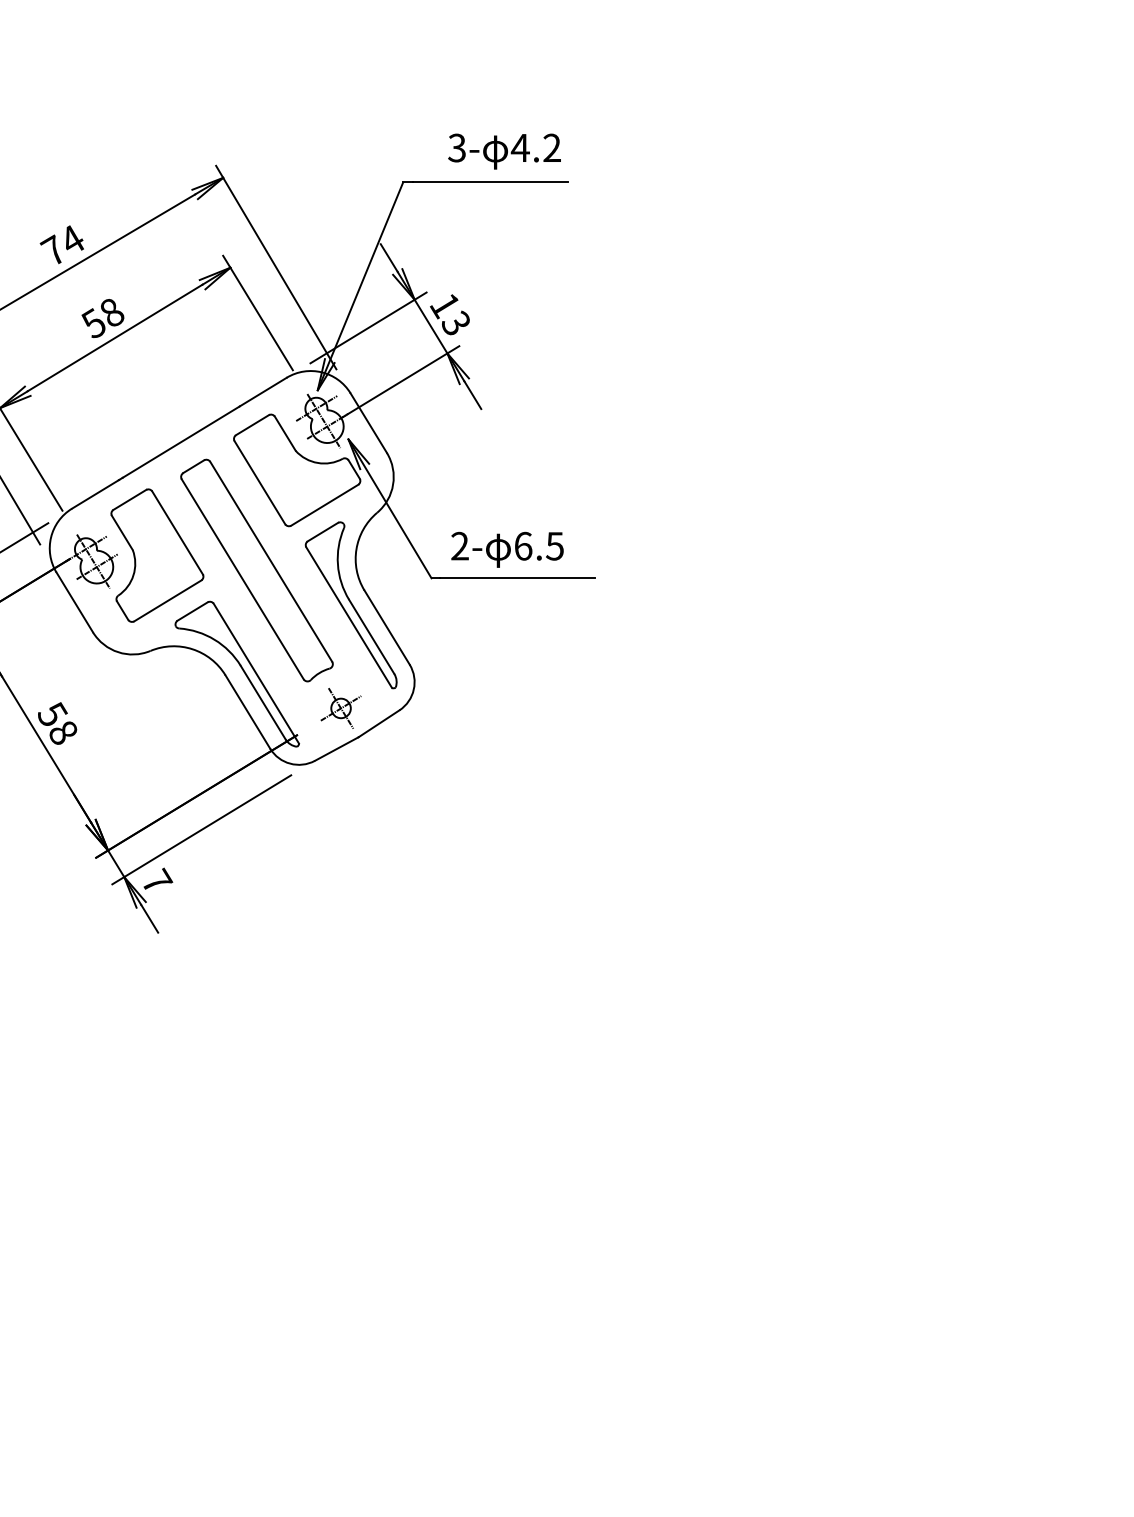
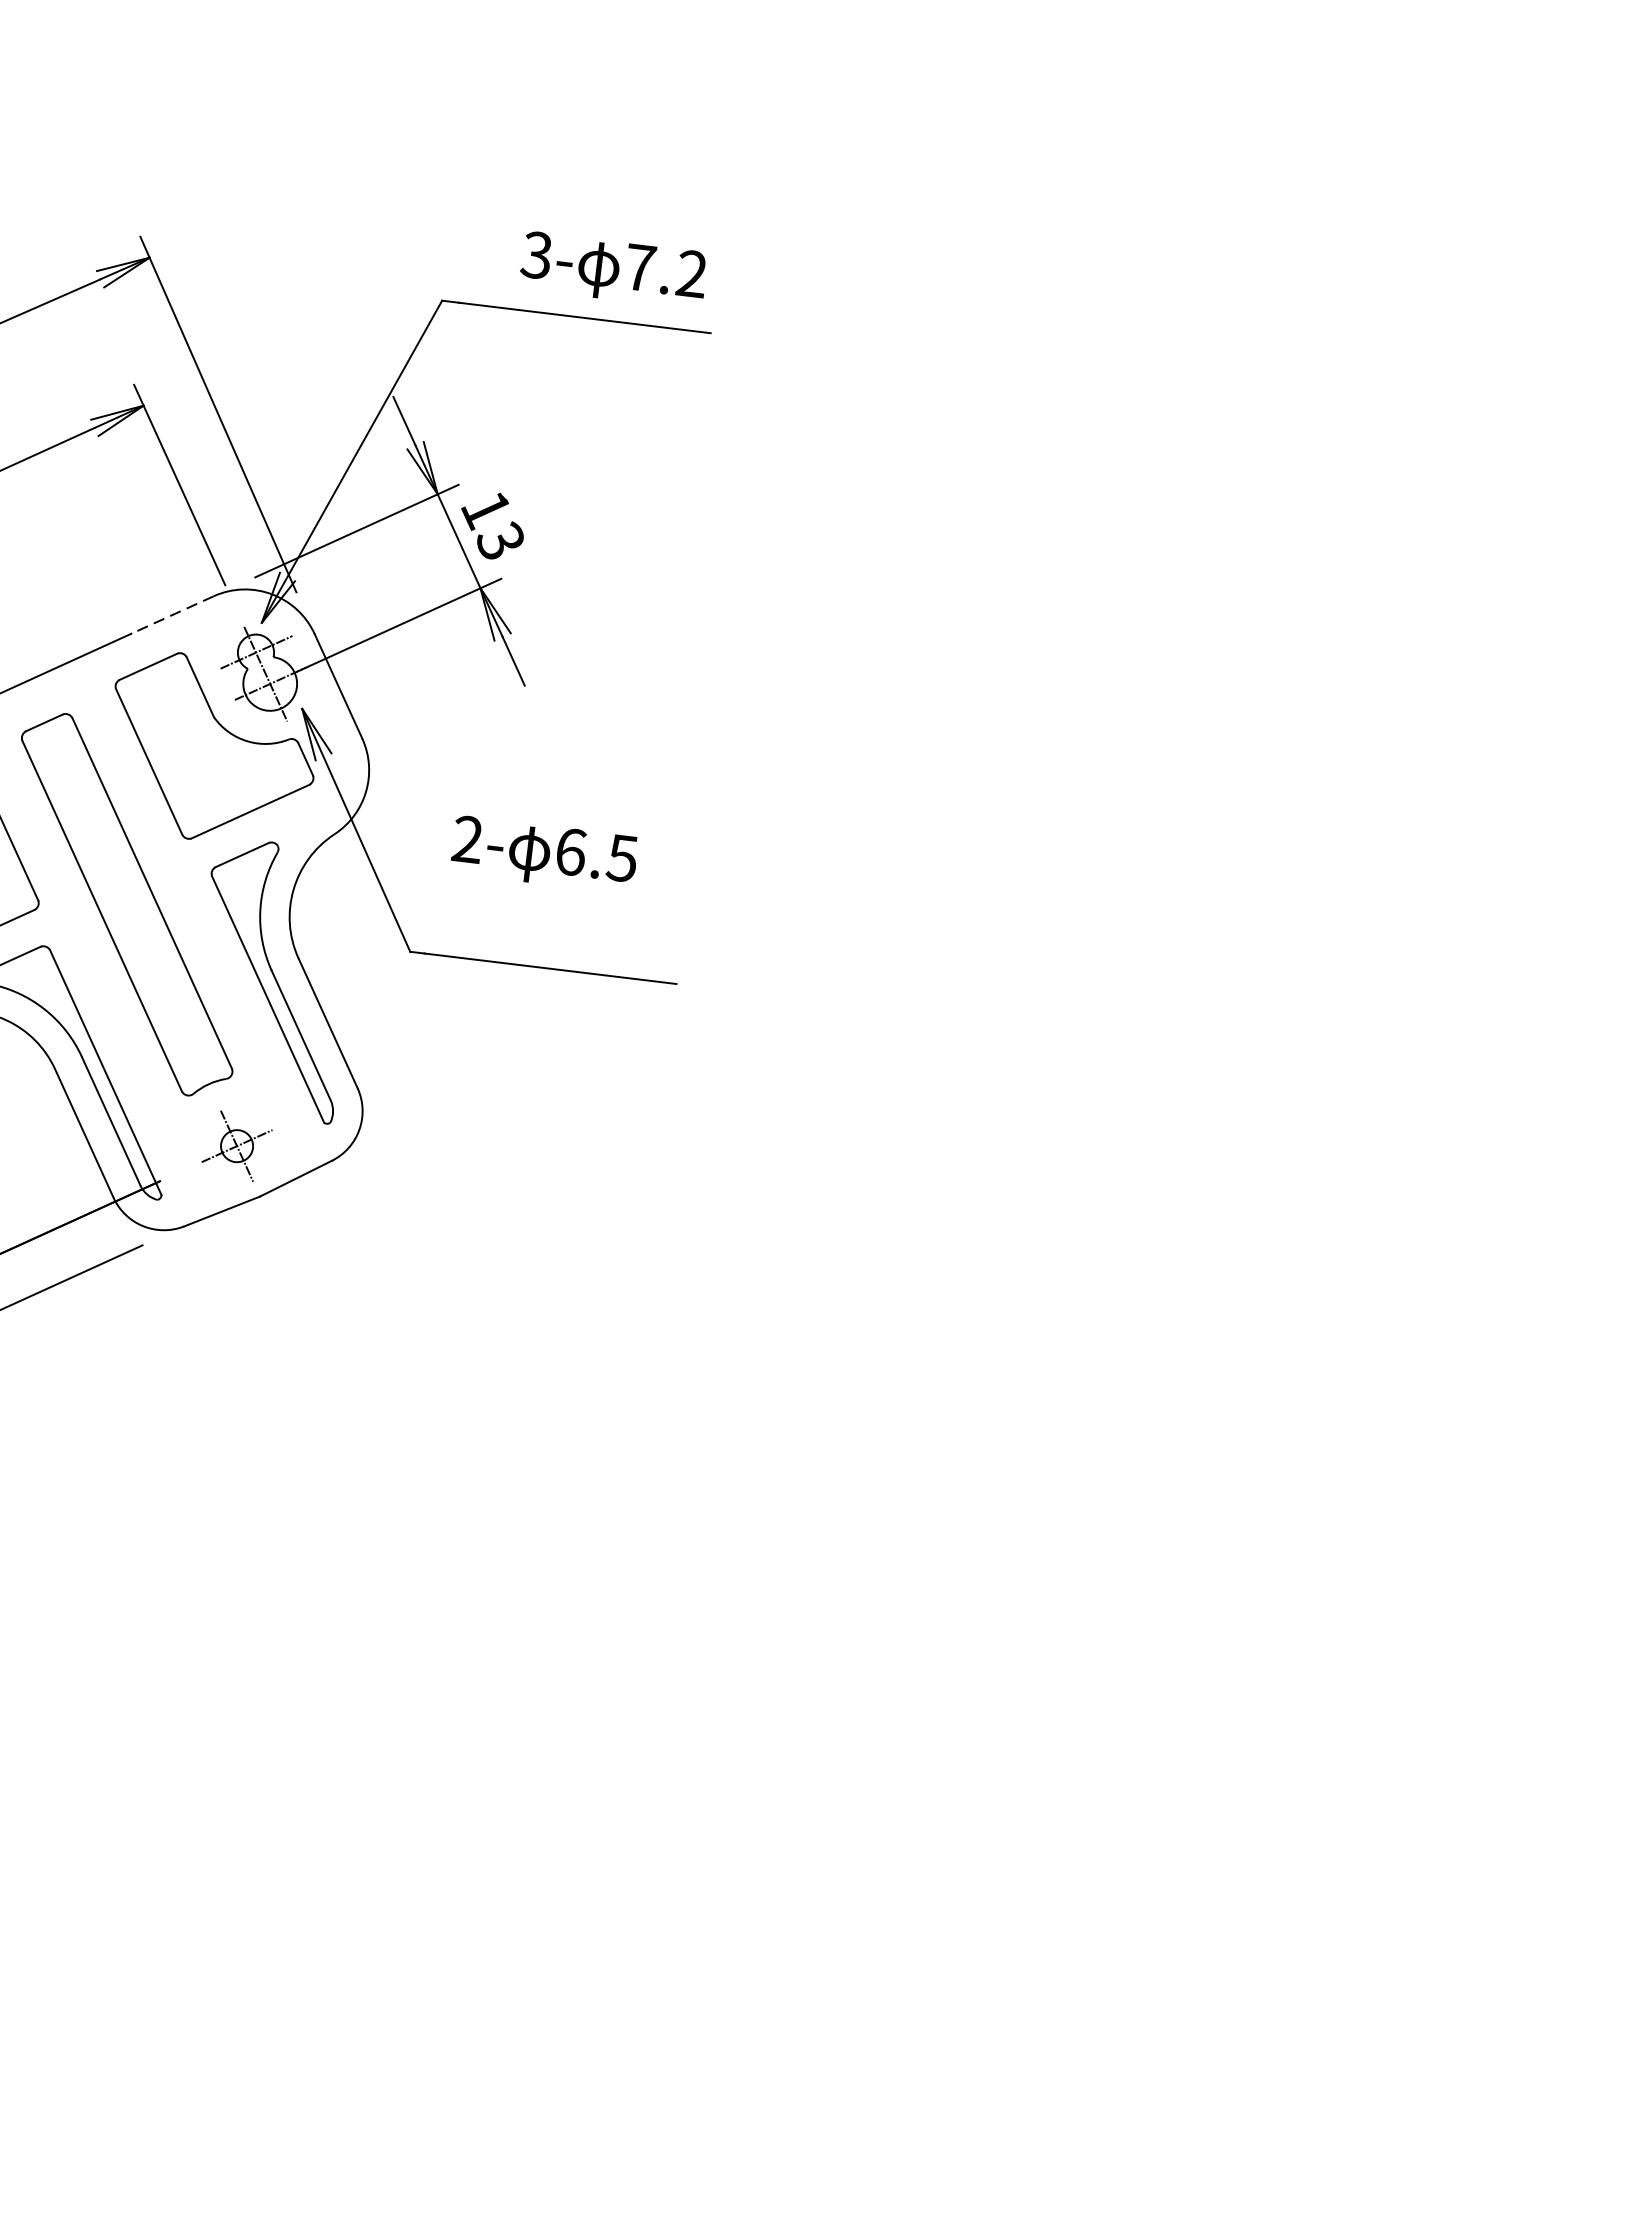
text: (519, 147) -> (638, 266), 4.2 -> 7.2
line: (262, 392) -> (171, 615), solid -> dashed
text: (507, 549) -> (544, 854), moved

